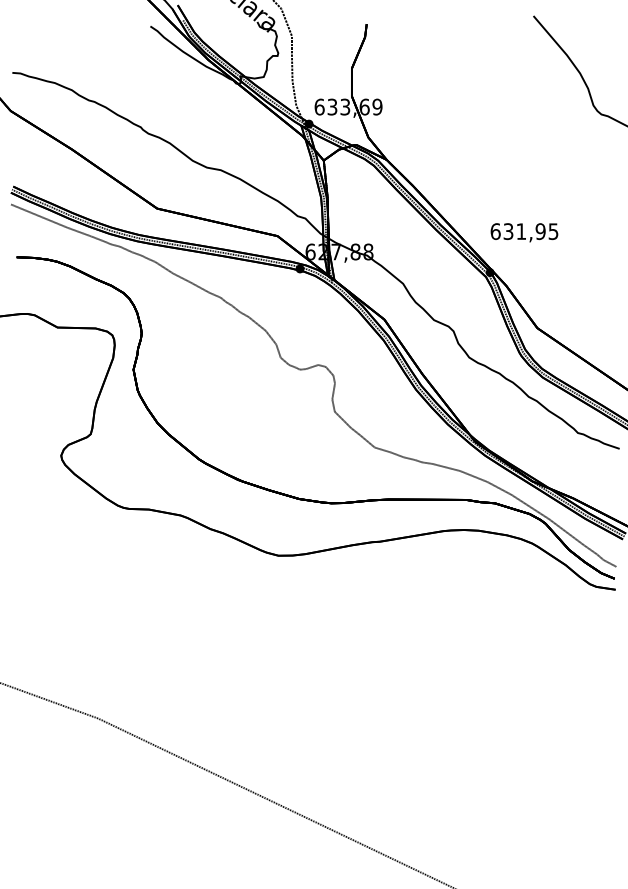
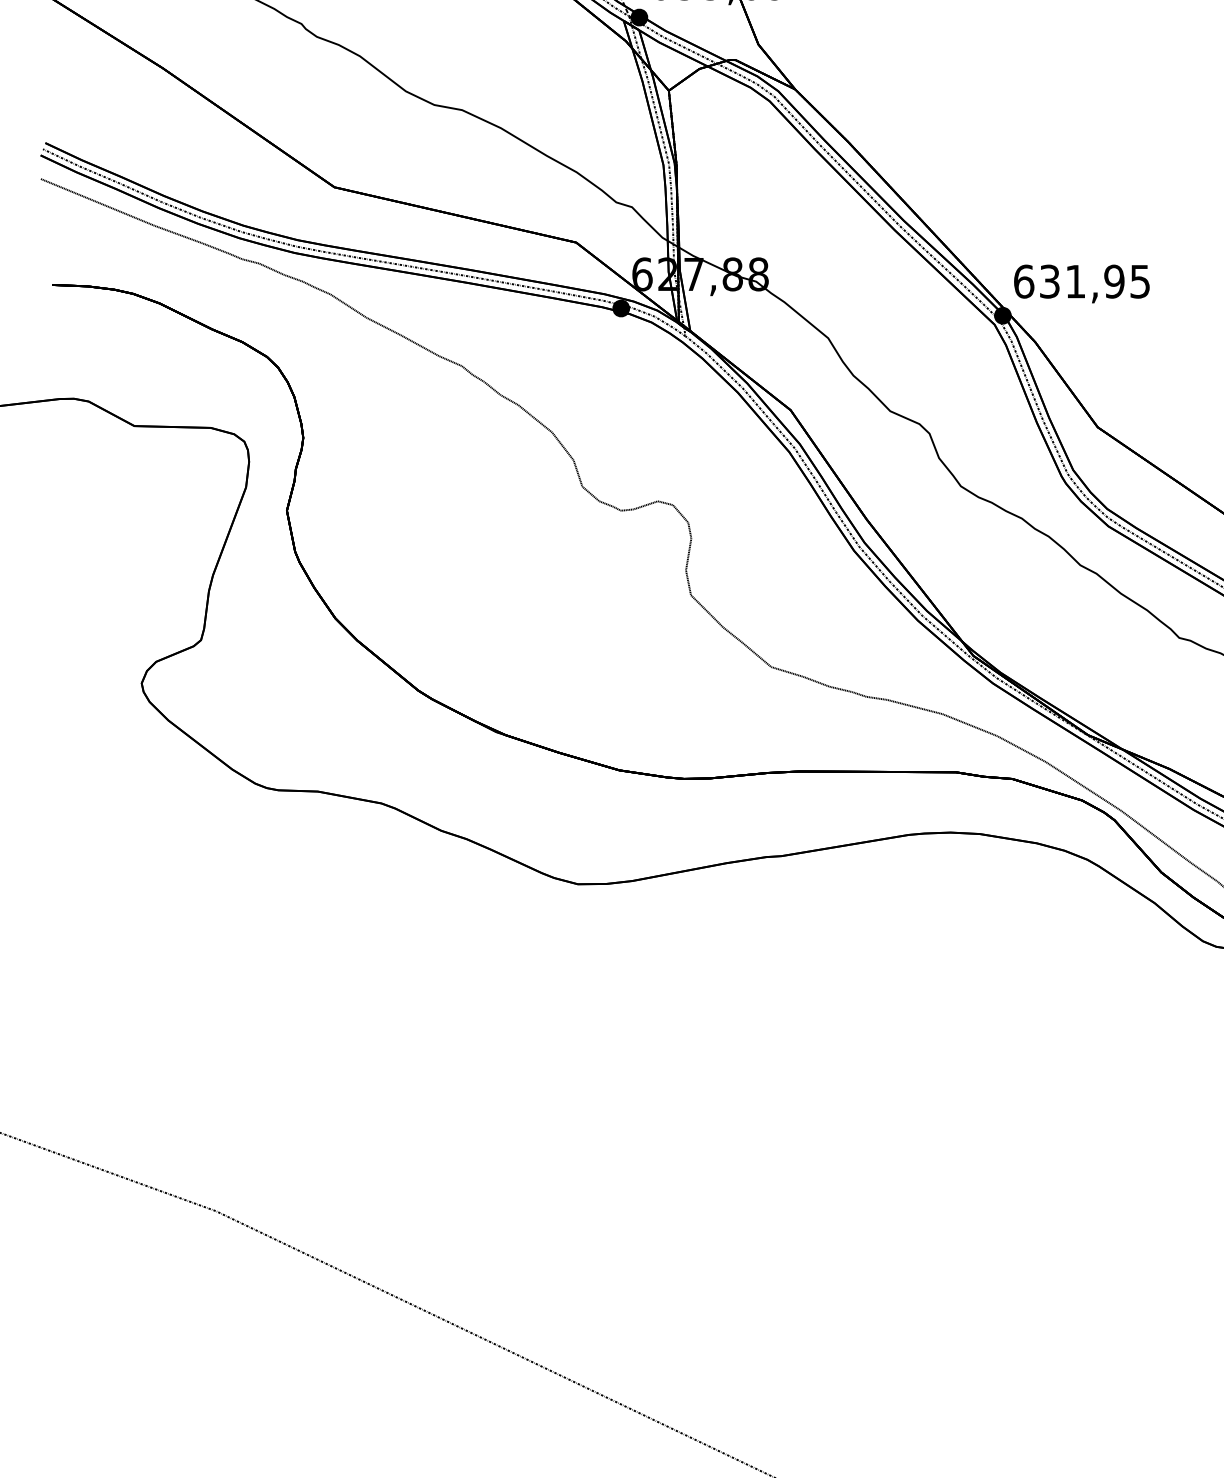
text: (524, 232) -> (1081, 283), moved

